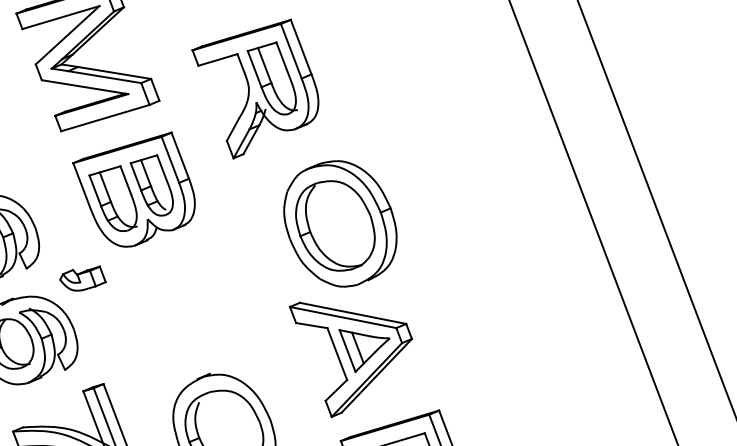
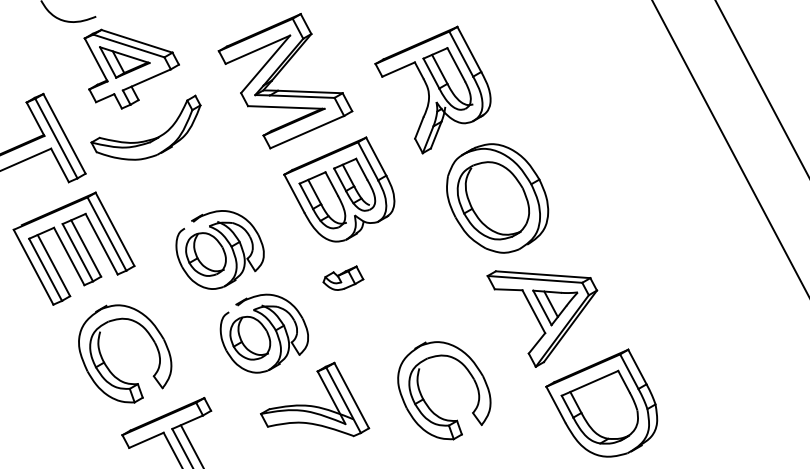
part: (340, 223) -> (497, 198), moved
part: (83, 277) -> (343, 277), moved

